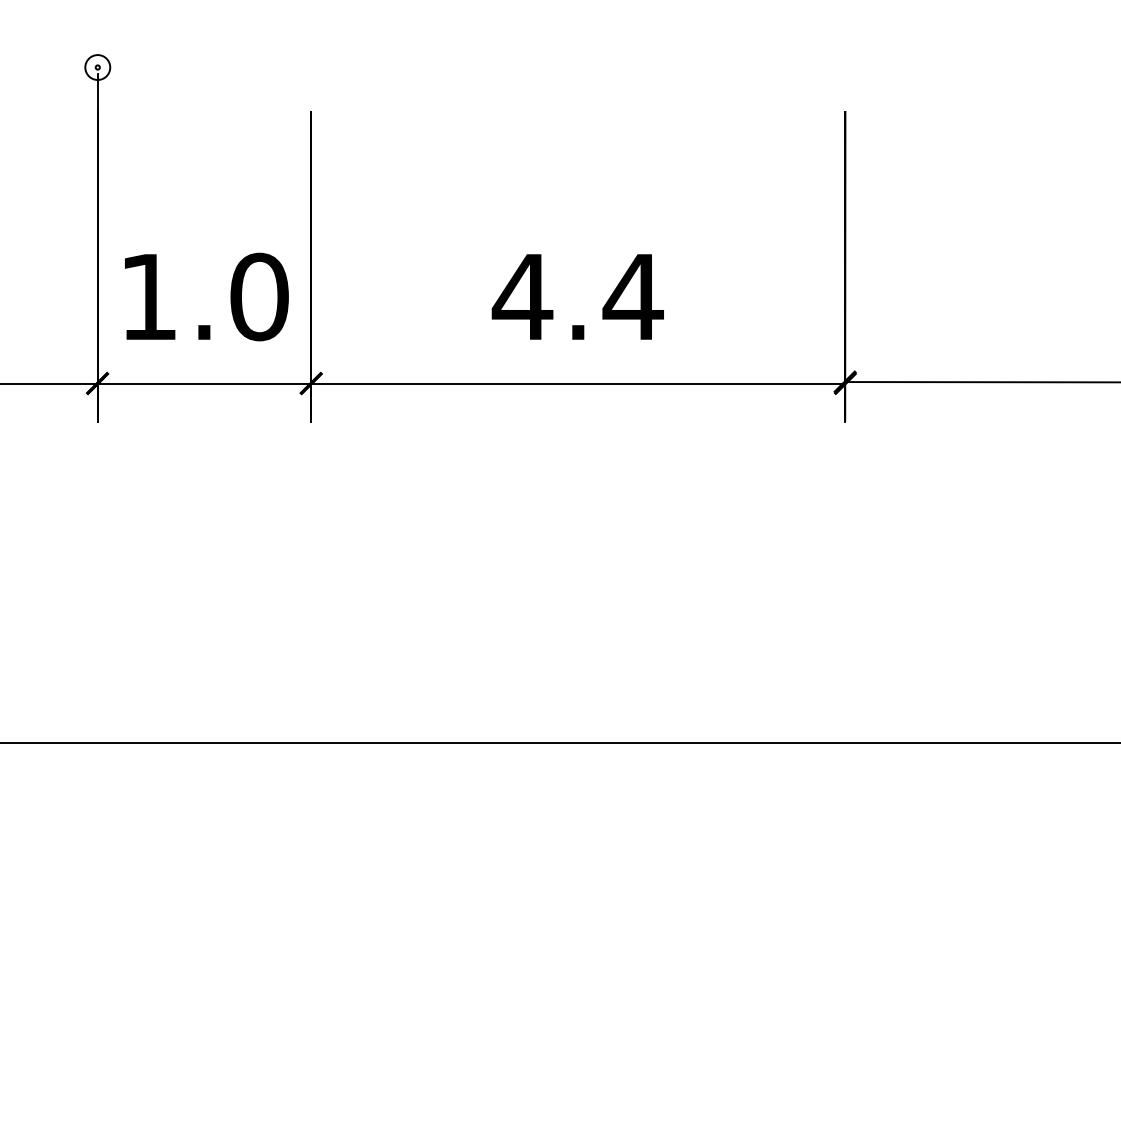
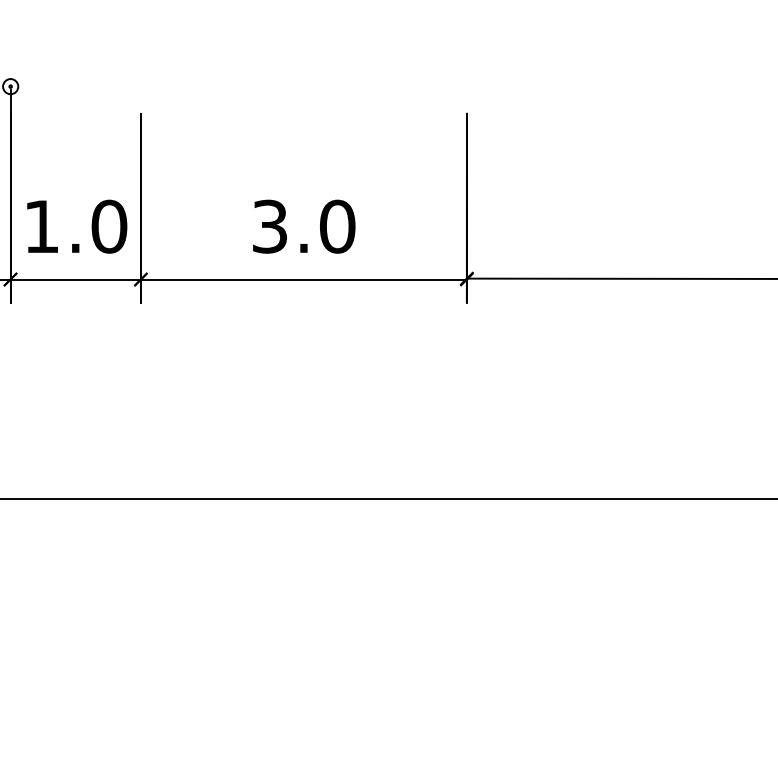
text: (577, 296) -> (303, 226), 4.4 -> 3.0

